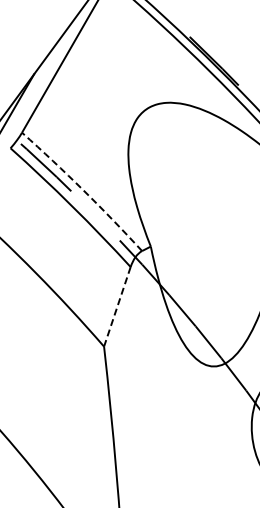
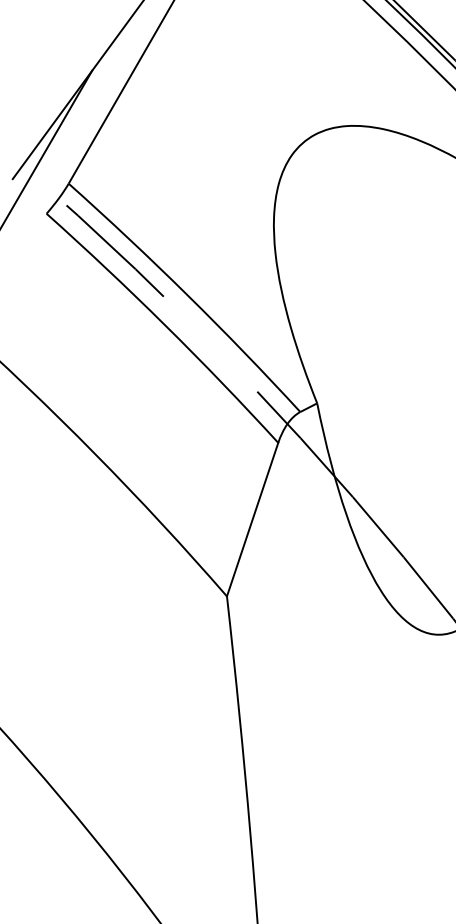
arc: (83, 190) -> (187, 295), dashed -> solid
line: (117, 306) -> (252, 518), dashed -> solid

